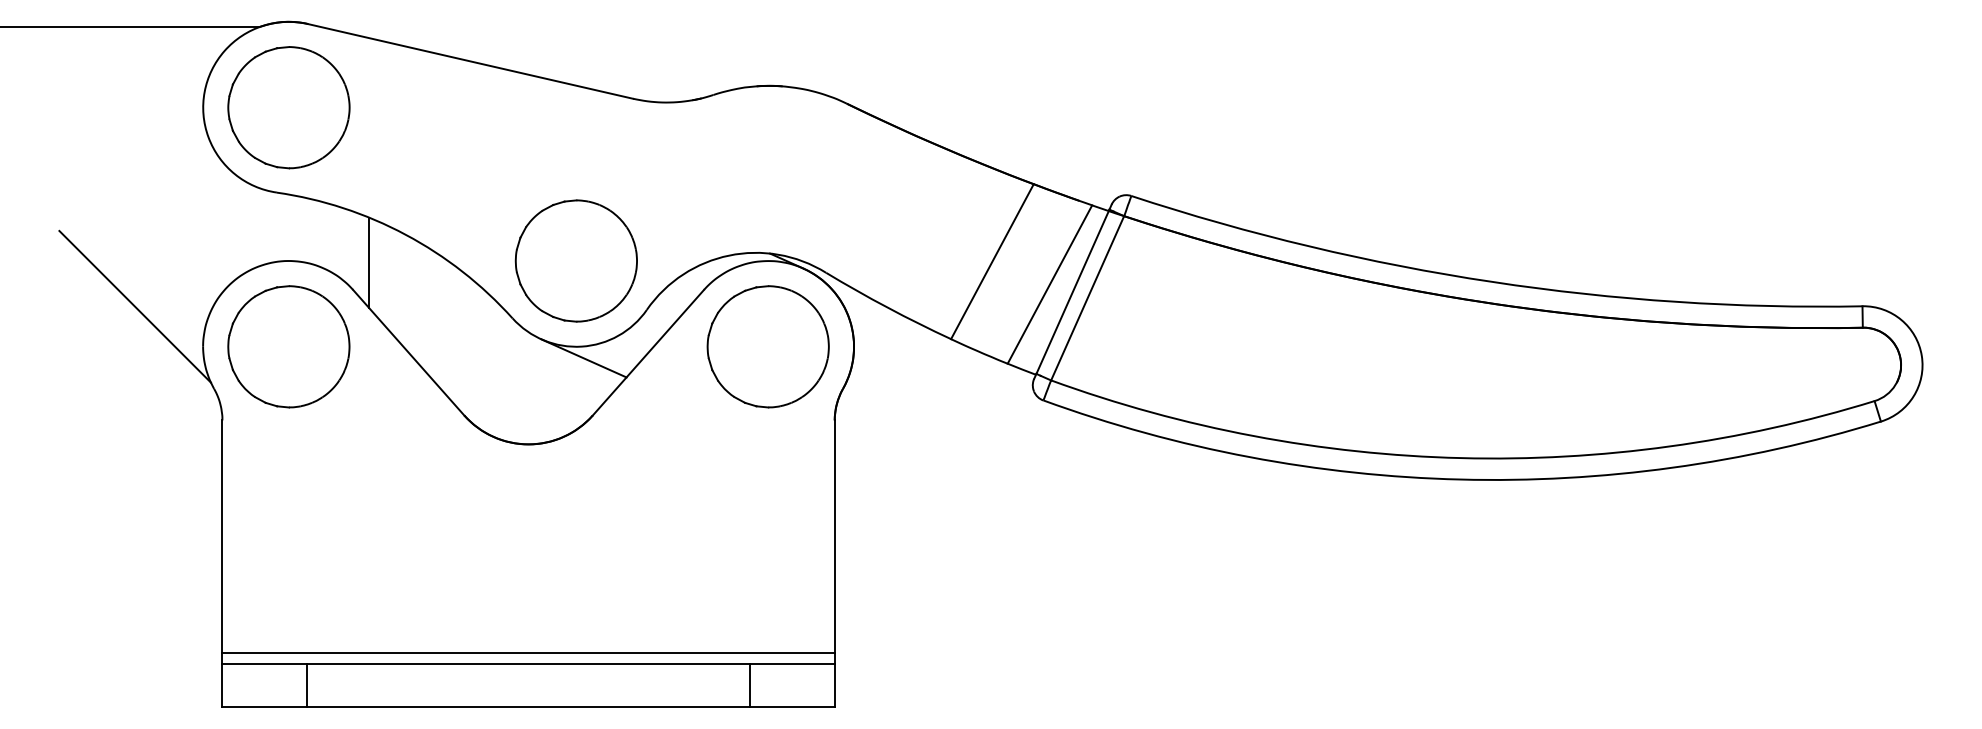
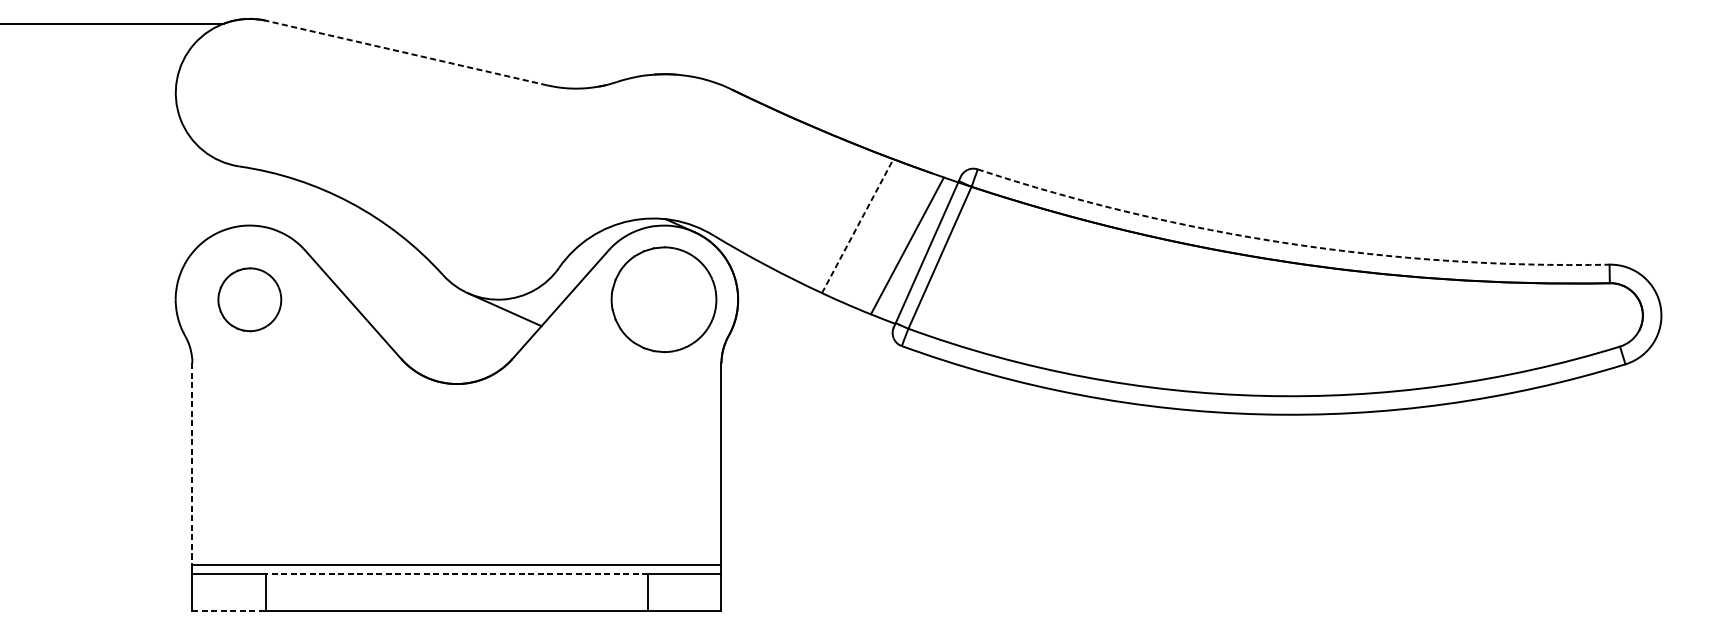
line: (470, 61) -> (406, 53), solid -> dashed
part: (288, 107) -> (249, 92), removed
part: (575, 260) -> (497, 225), removed
line: (992, 261) -> (857, 225), solid -> dashed
line: (369, 262) -> (319, 226), removed
arc: (1492, 281) -> (1289, 243), solid -> dashed
line: (134, 306) -> (116, 264), removed
part: (288, 346) -> (249, 299), size x0.6
line: (222, 536) -> (192, 463), solid -> dashed
line: (528, 664) -> (456, 574), solid -> dashed
line: (265, 707) -> (229, 611), solid -> dashed

